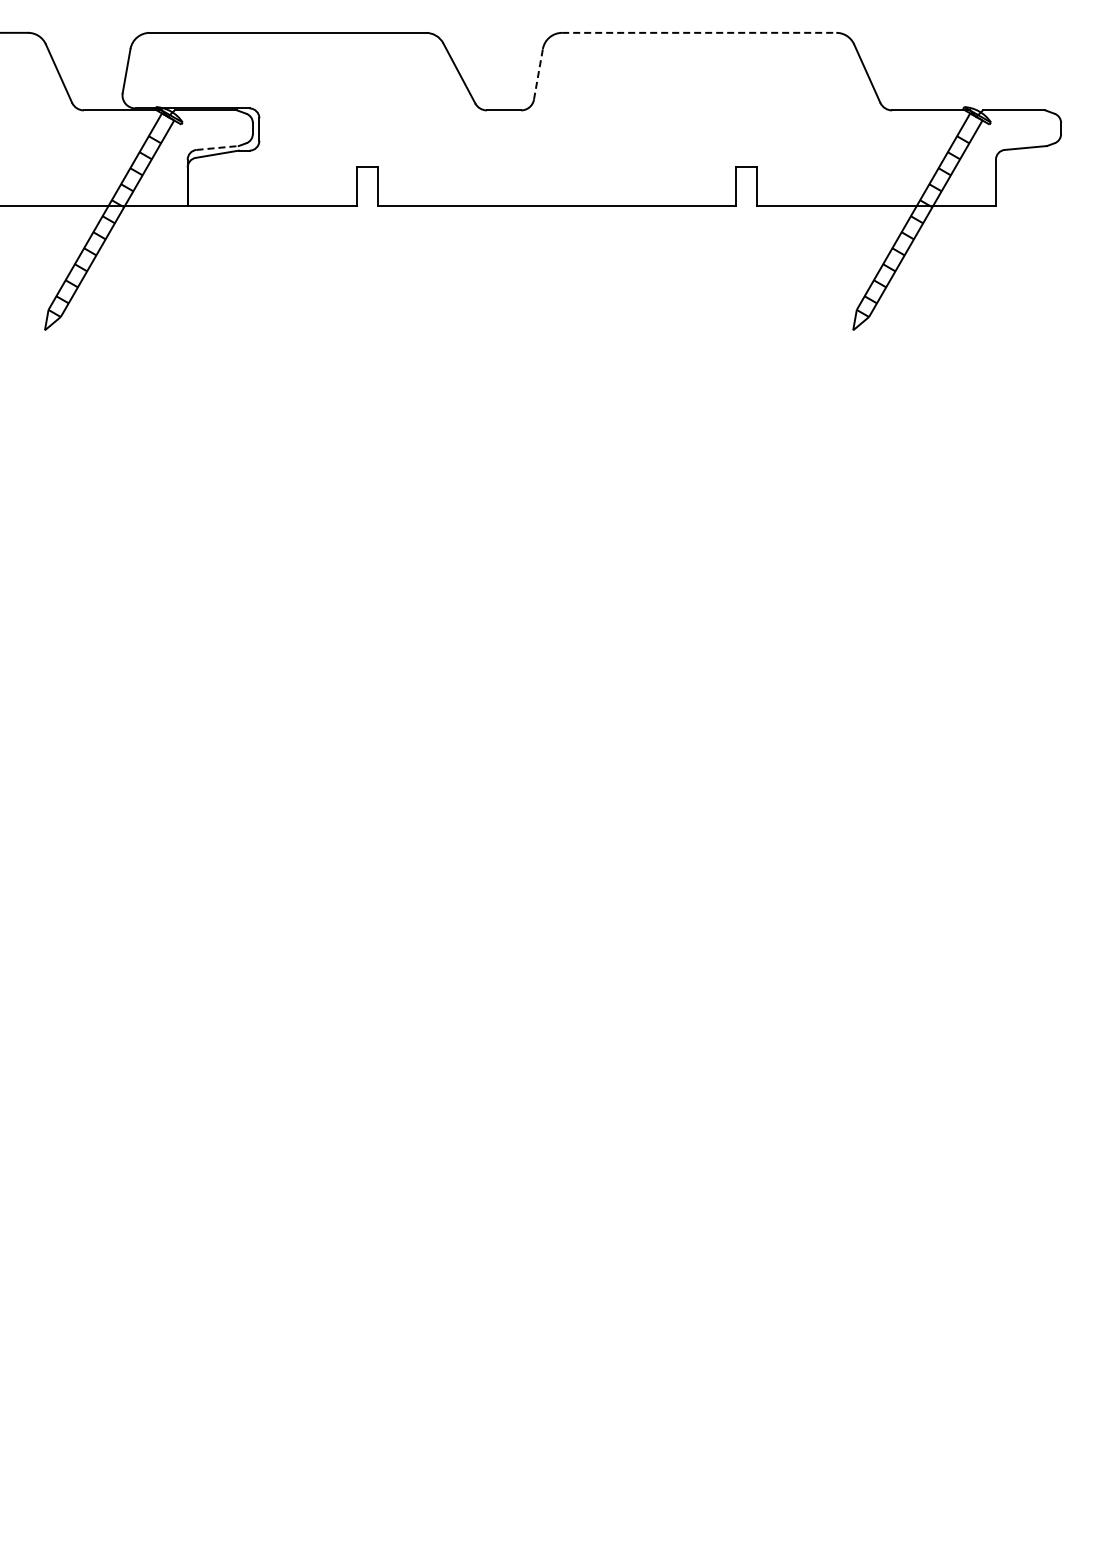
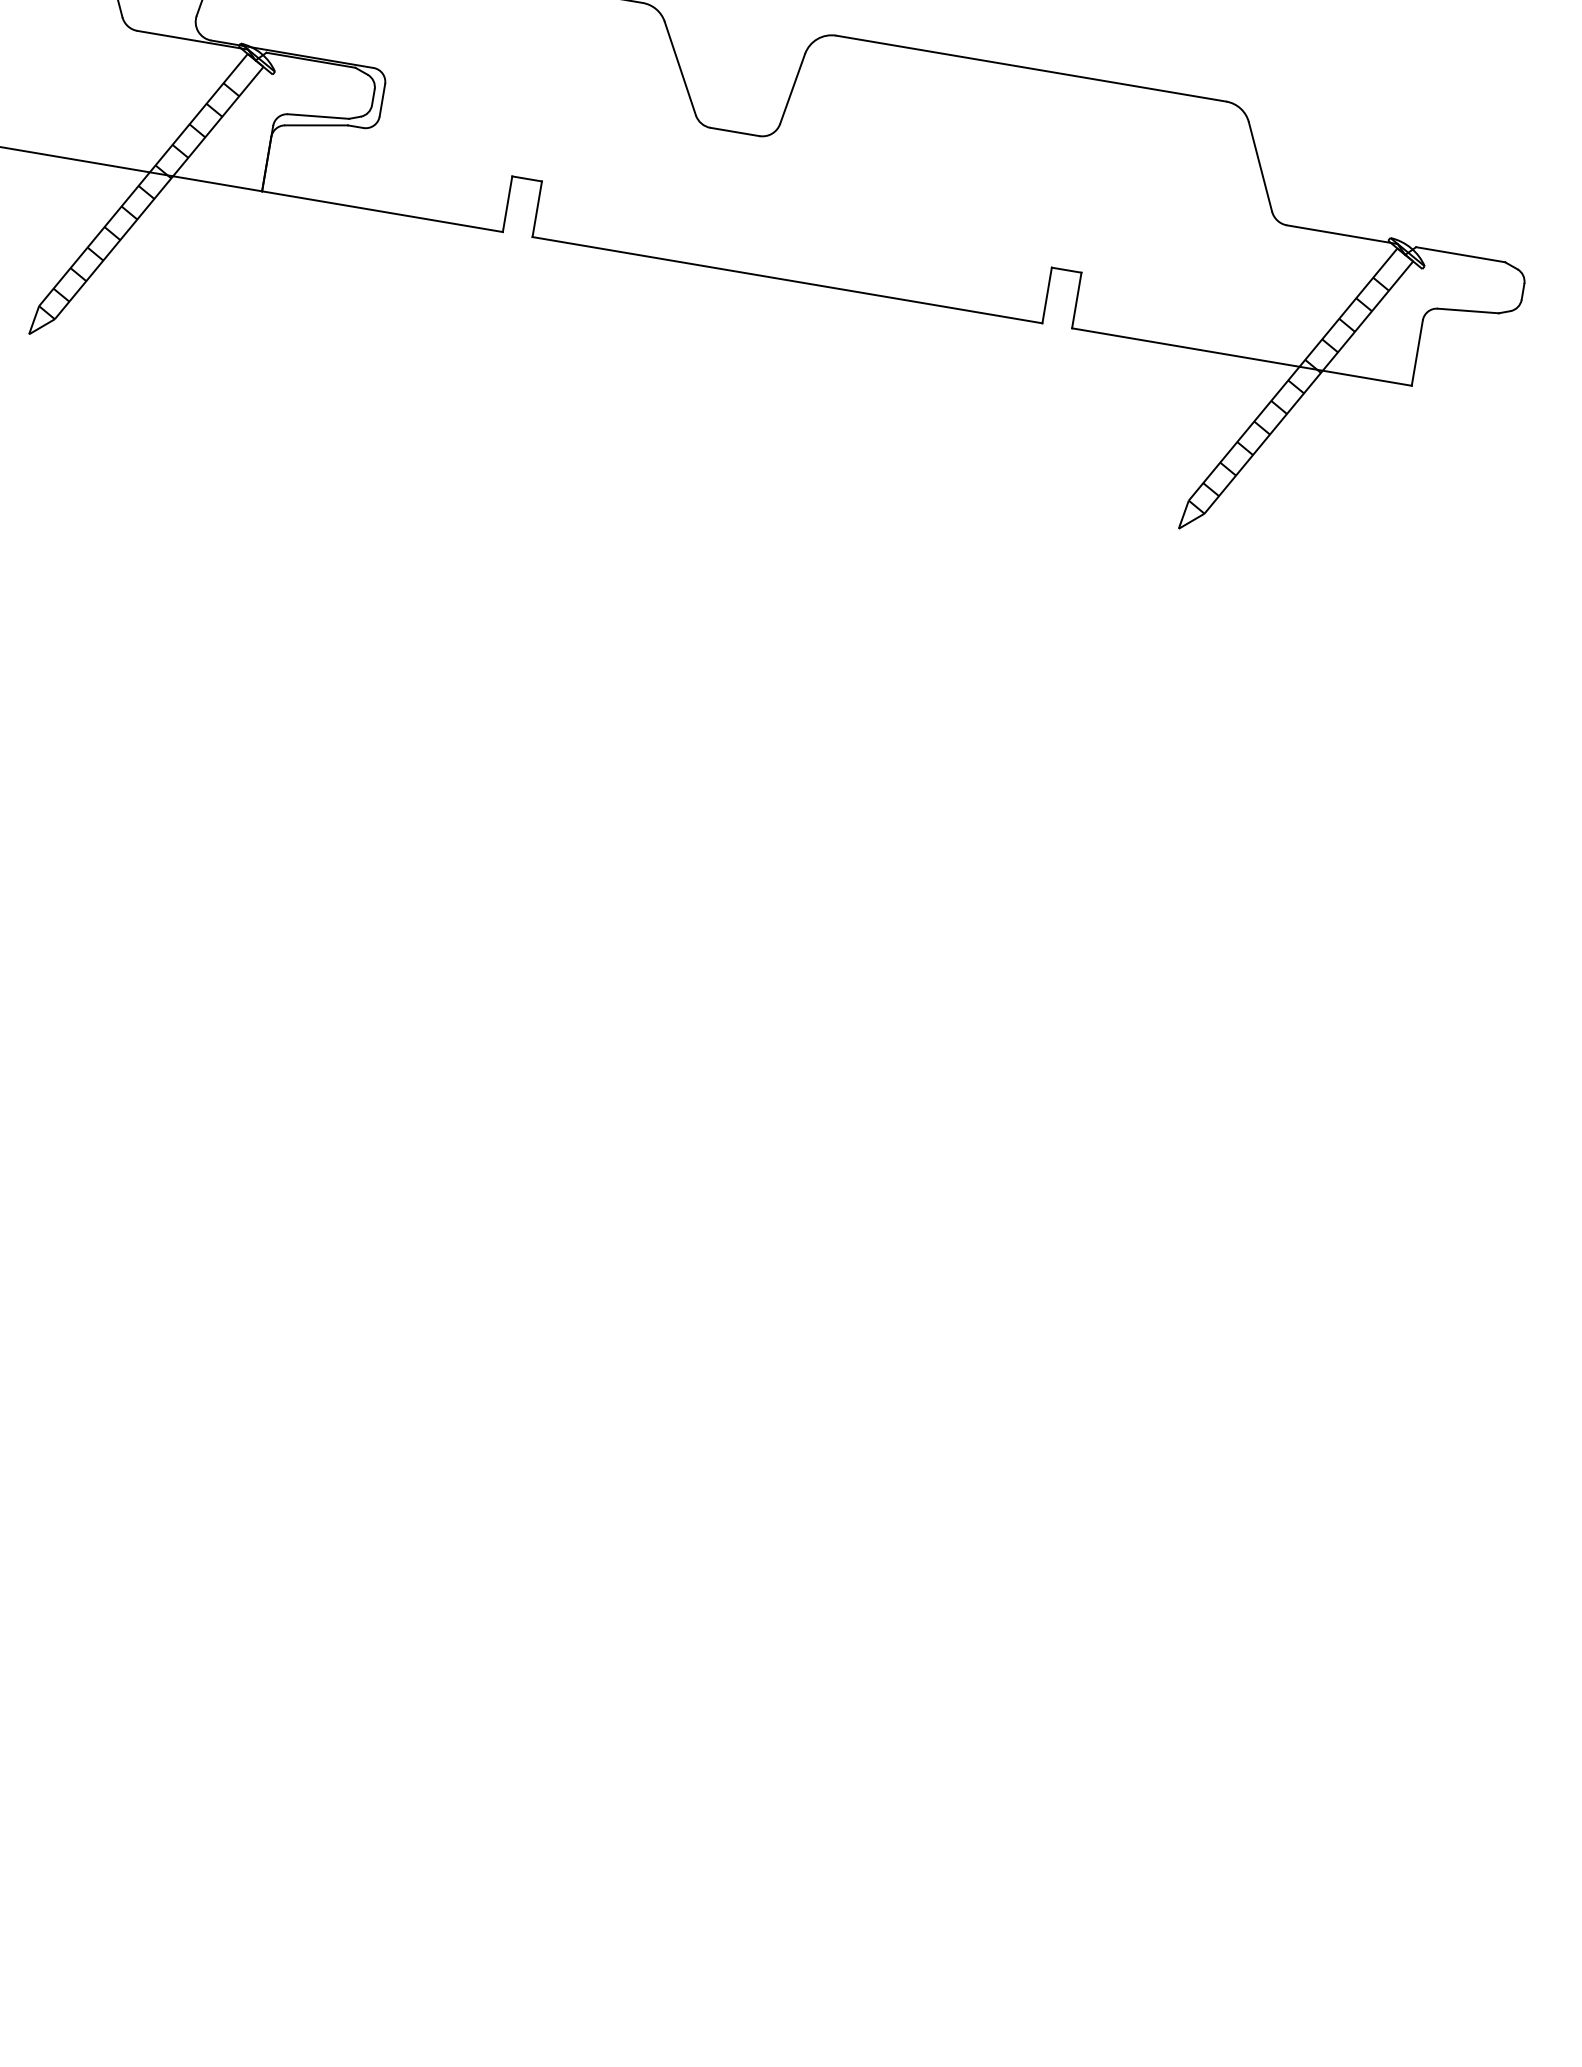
line: (699, 32) -> (1031, 68), dashed -> solid
line: (538, 74) -> (792, 89), dashed -> solid
line: (218, 147) -> (319, 116), dashed -> solid

